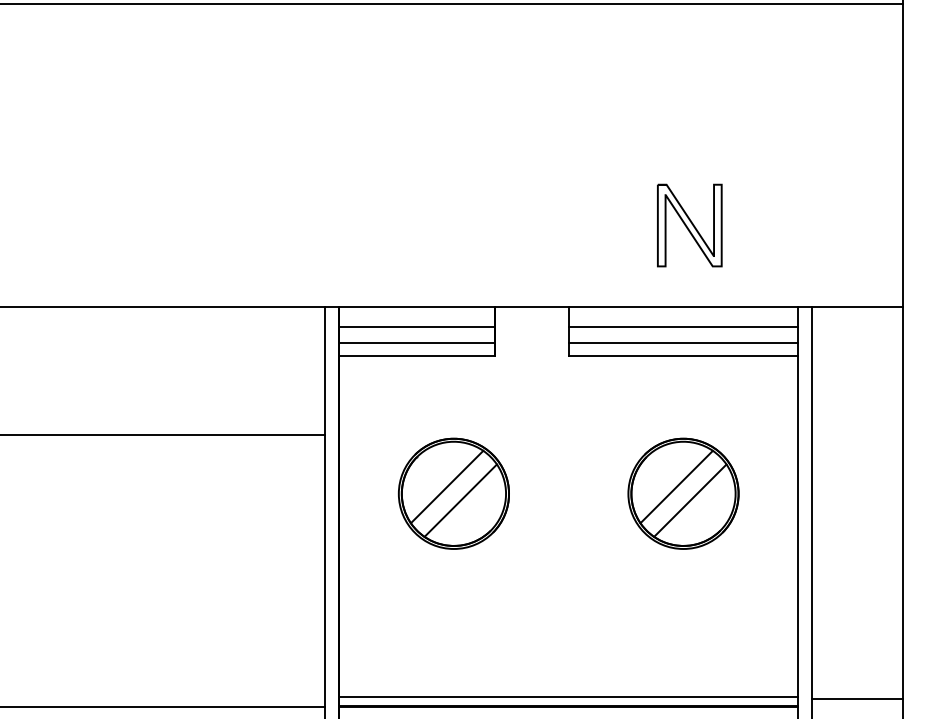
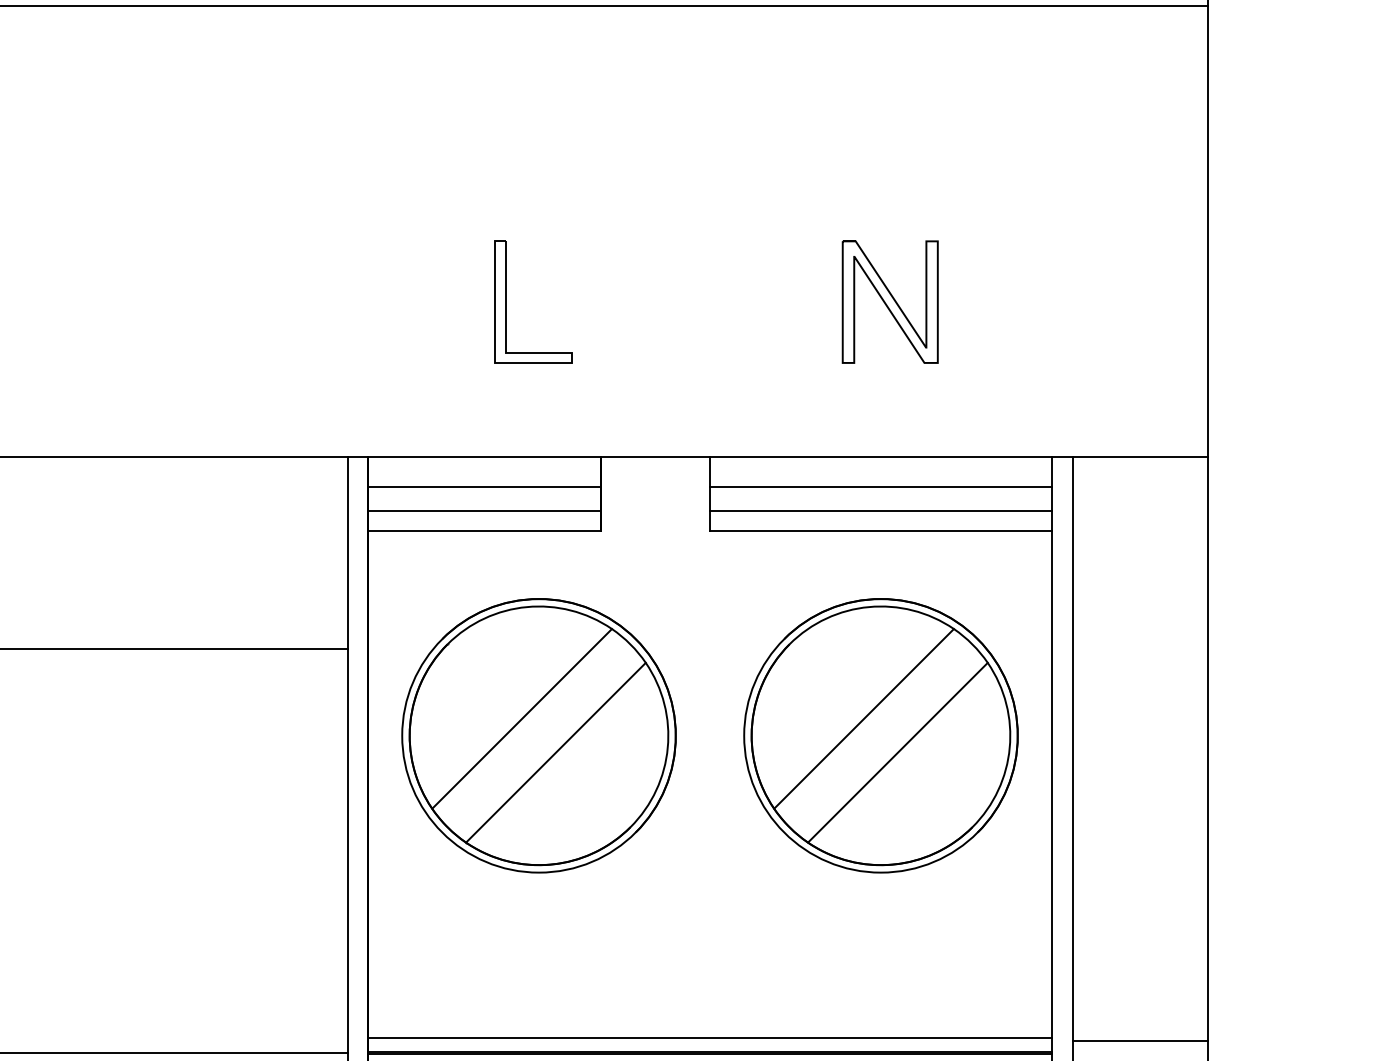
part: (432, 202) -> (507, 302), added
part: (689, 225) -> (889, 302), moved
part: (453, 493) -> (538, 735), size x1.67
part: (683, 493) -> (880, 735), size x1.67

